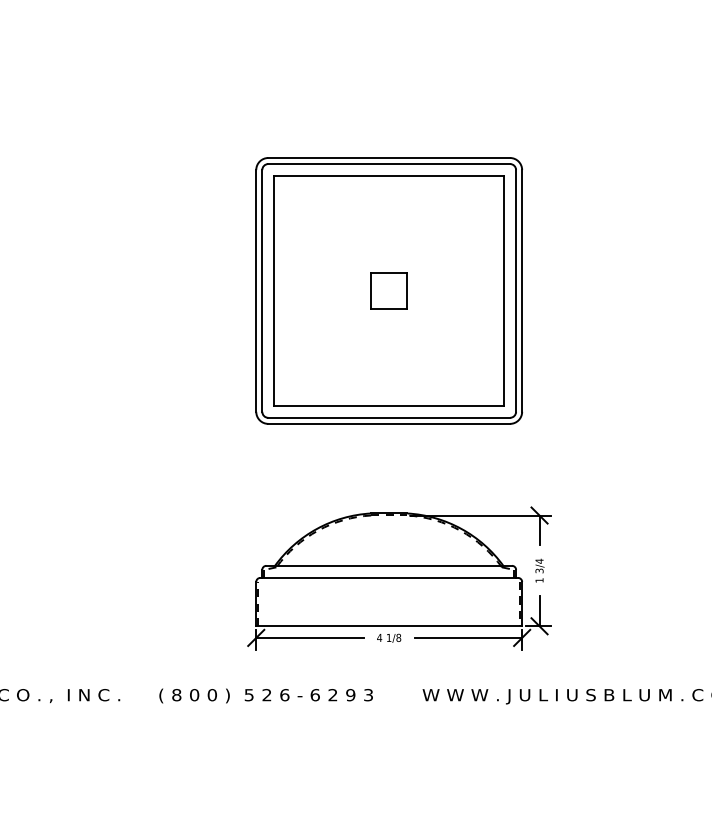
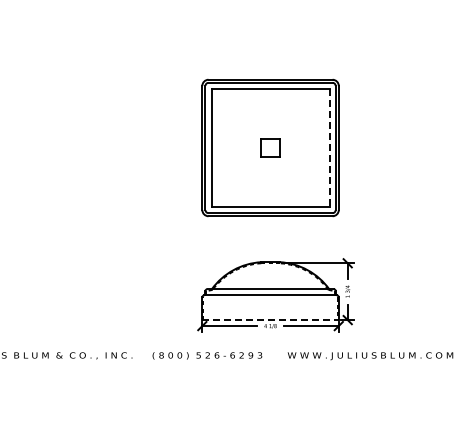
line: (504, 291) -> (329, 148), solid -> dashed
line: (391, 627) -> (271, 320), solid -> dashed

